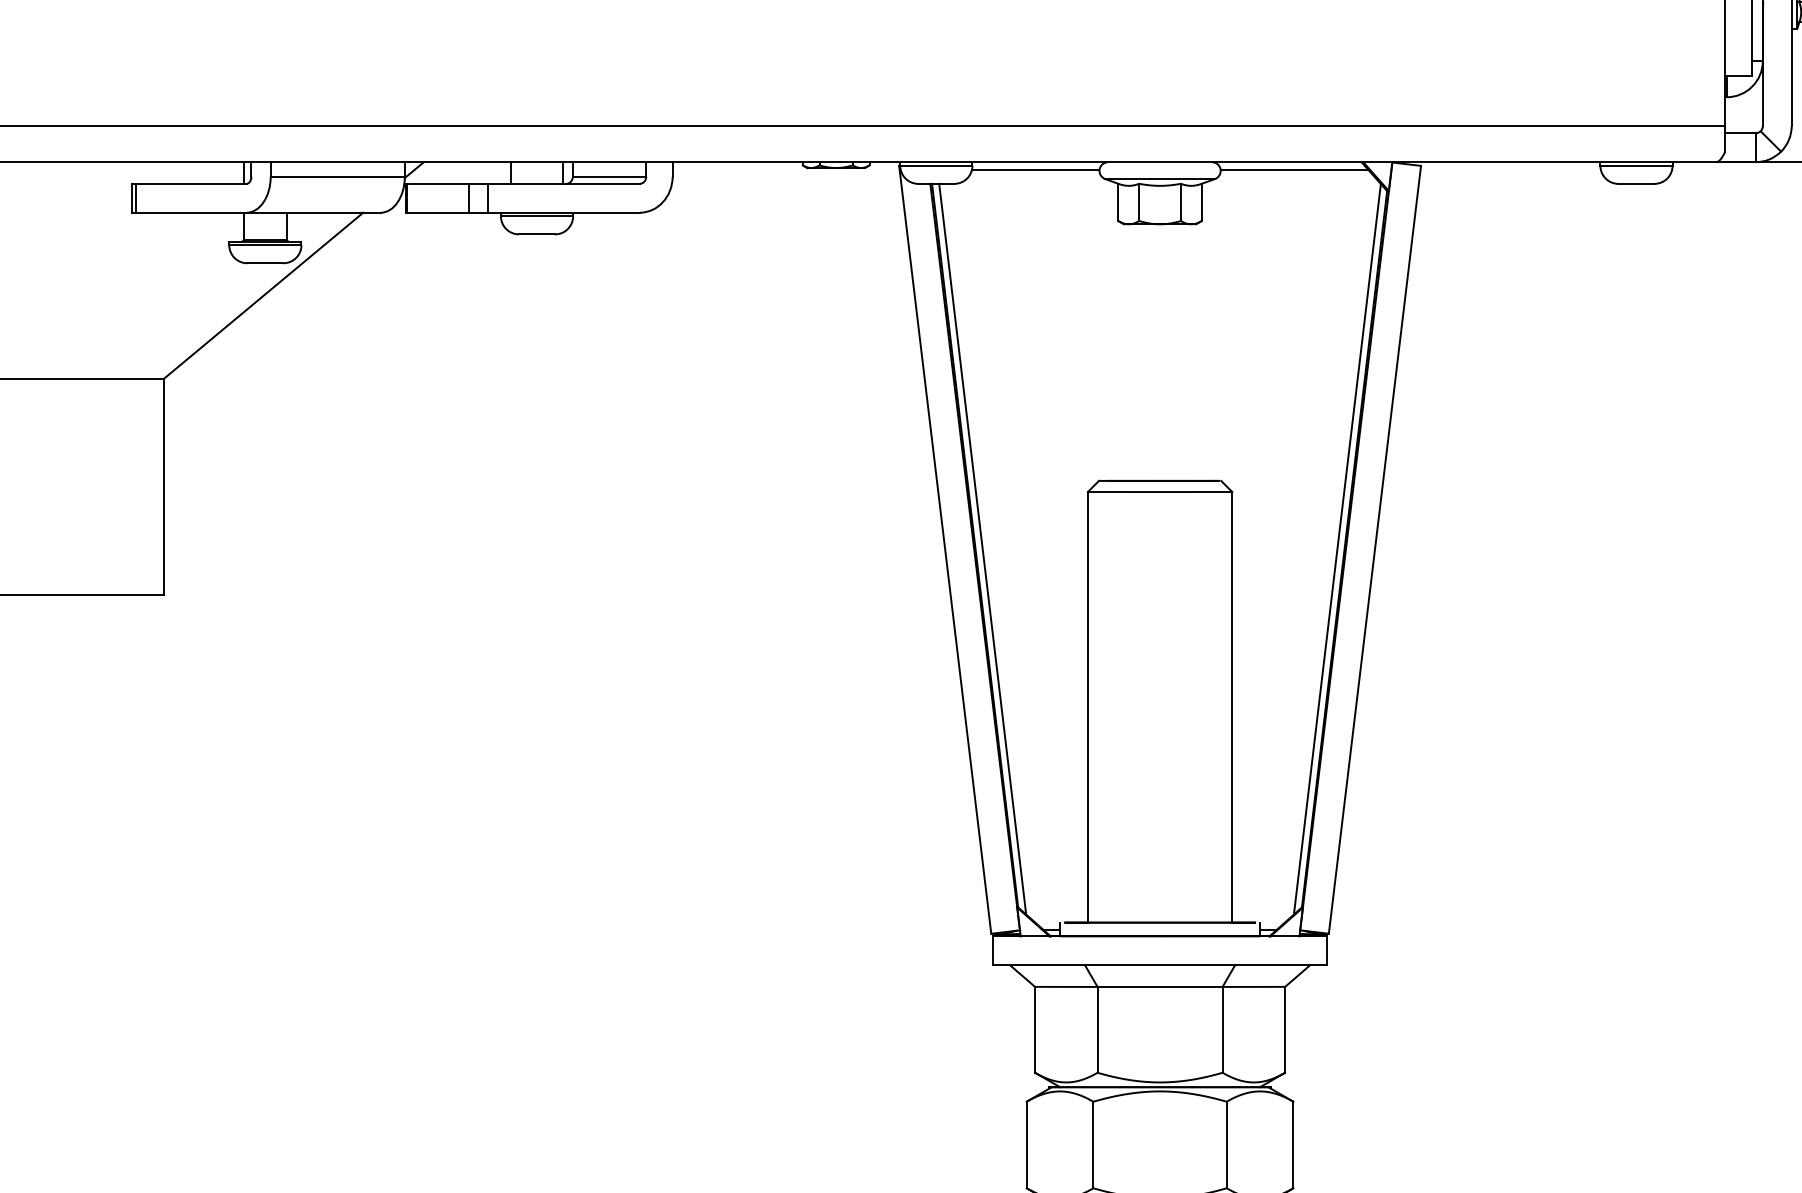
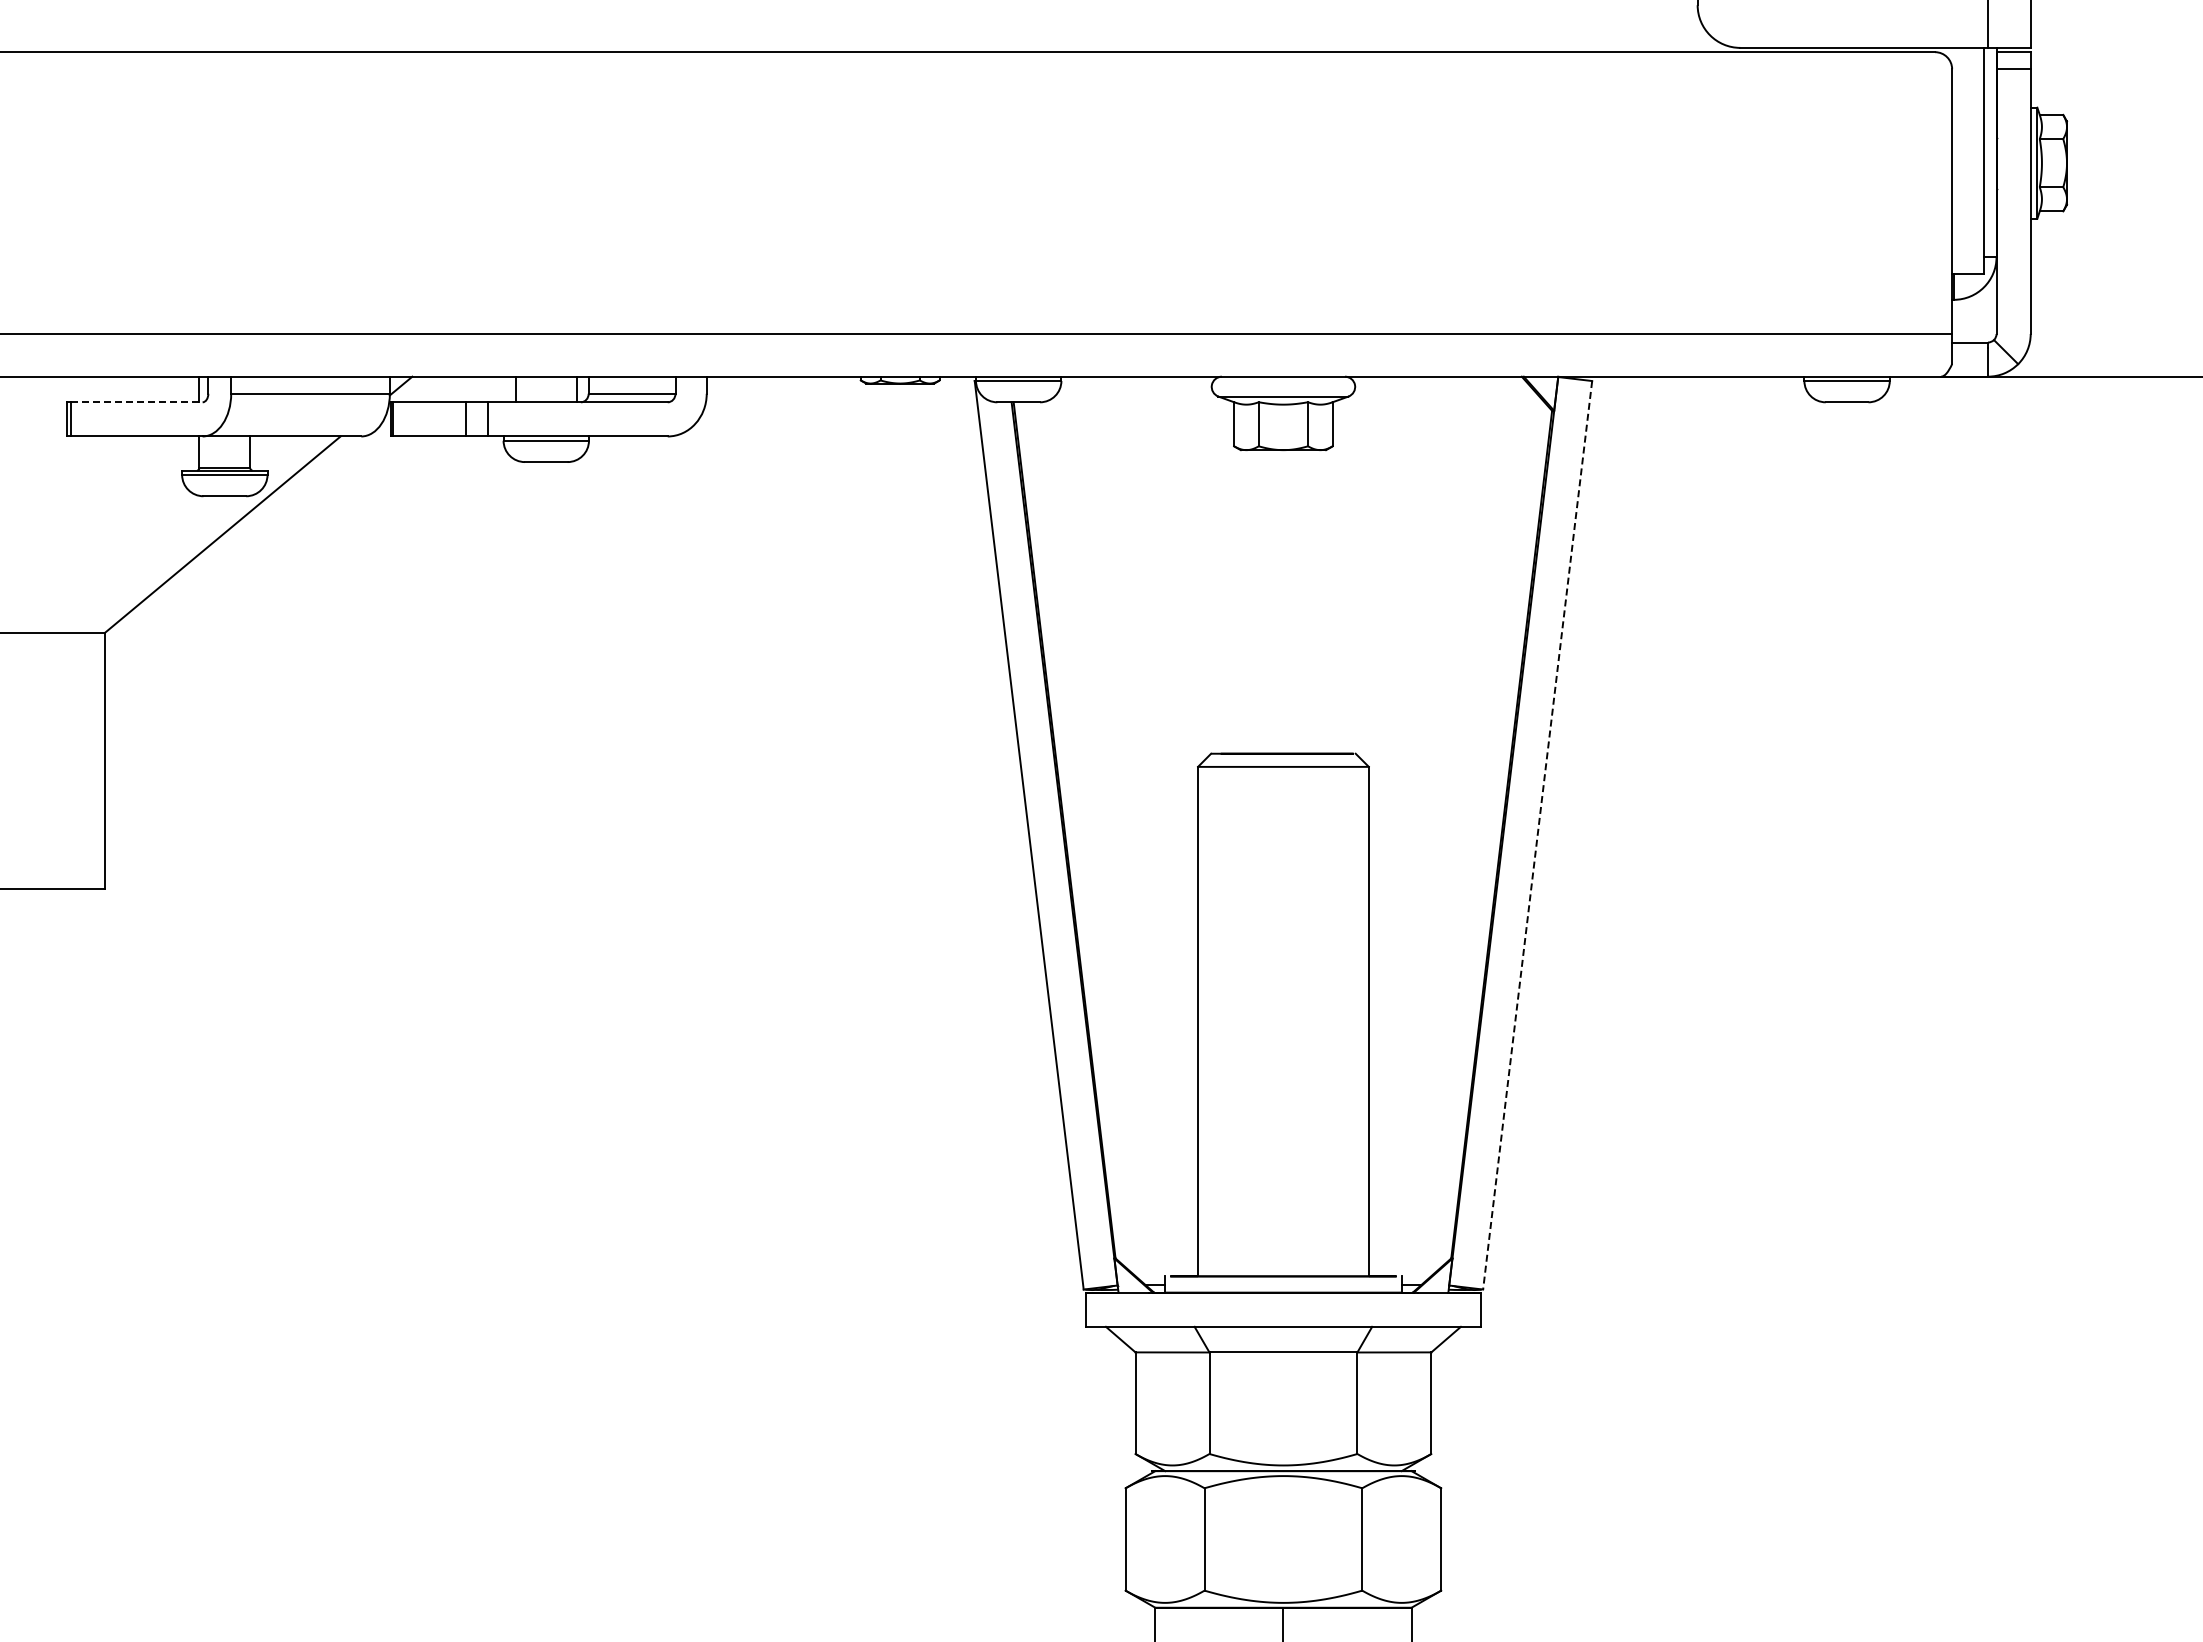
line: (1035, 170) -> (1135, 386), removed
line: (1294, 170) -> (1442, 386), removed
line: (190, 184) -> (136, 402), solid -> dashed
line: (982, 549) -> (1073, 834), removed
line: (1336, 549) -> (1492, 834), removed
line: (1374, 550) -> (1537, 835), solid -> dashed

